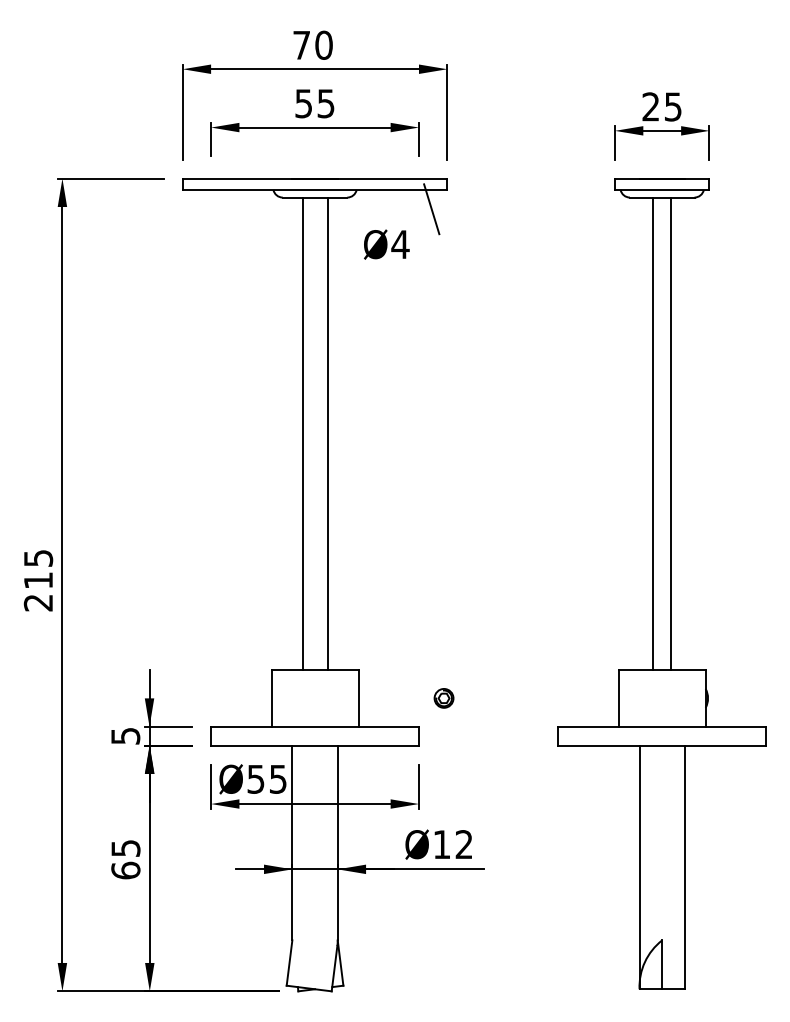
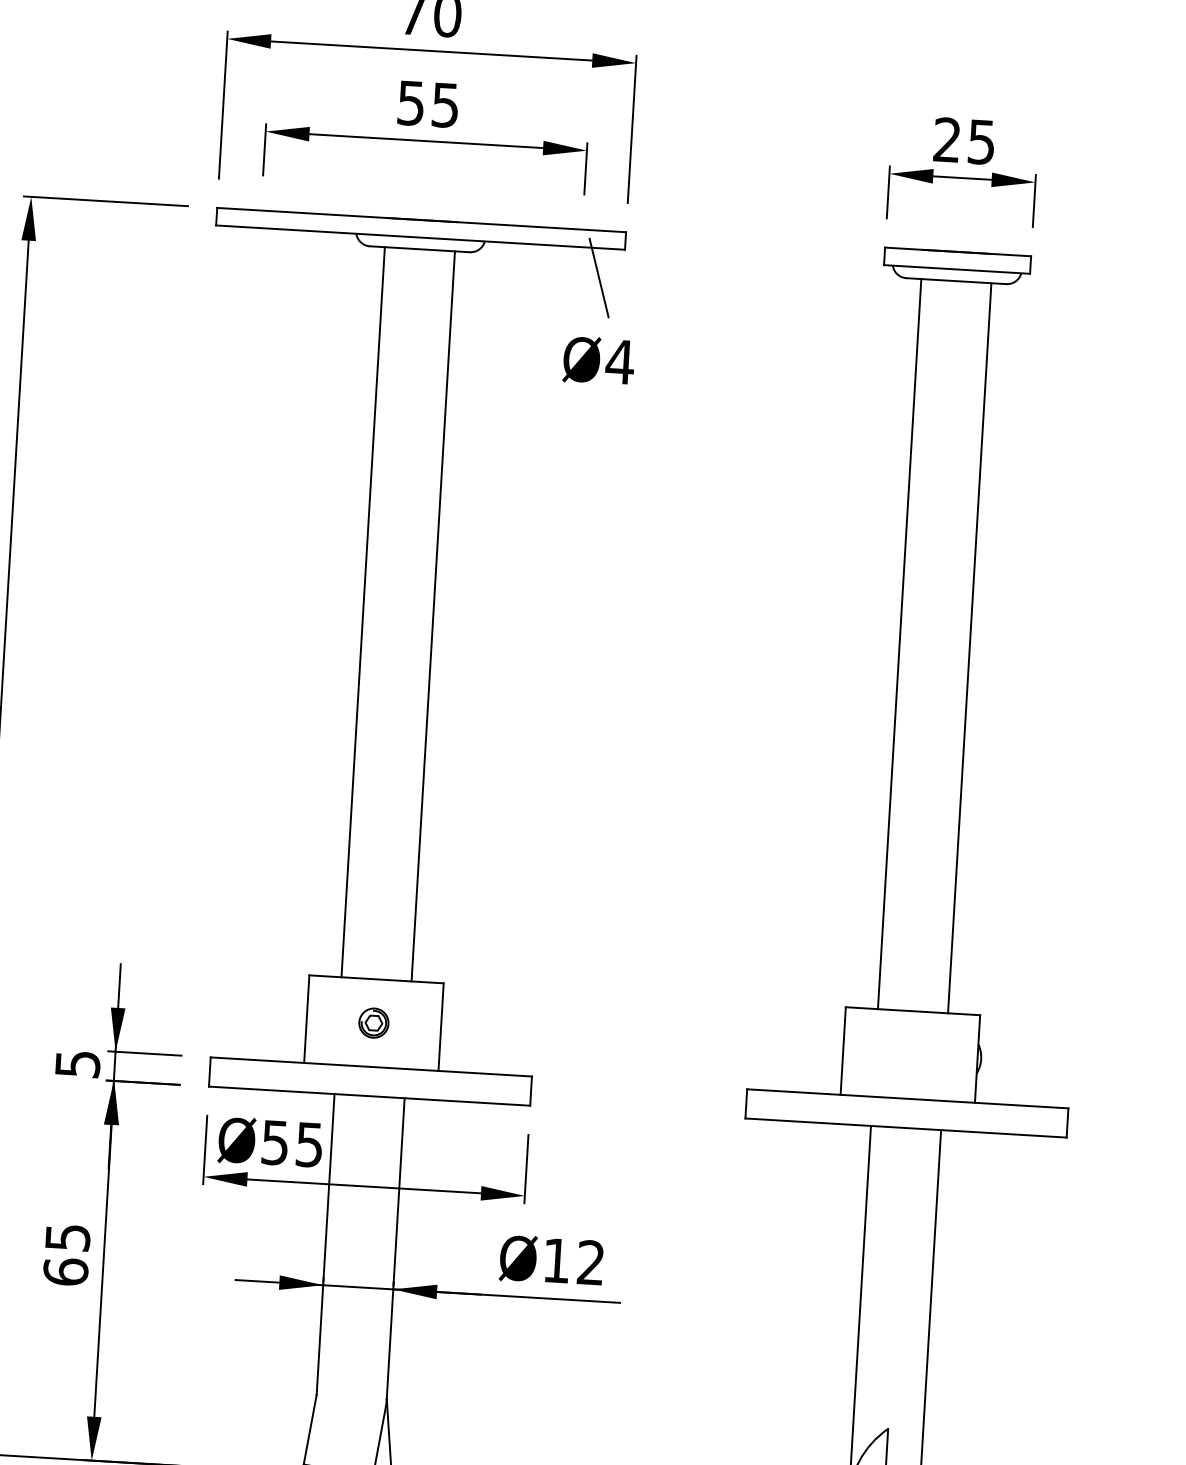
text: (386, 244) -> (598, 360), moved
line: (302, 433) -> (432, 615), moved
line: (328, 433) -> (363, 611), moved
line: (652, 433) -> (969, 647), moved
line: (670, 433) -> (899, 643), moved
part: (443, 698) -> (373, 1023), moved

